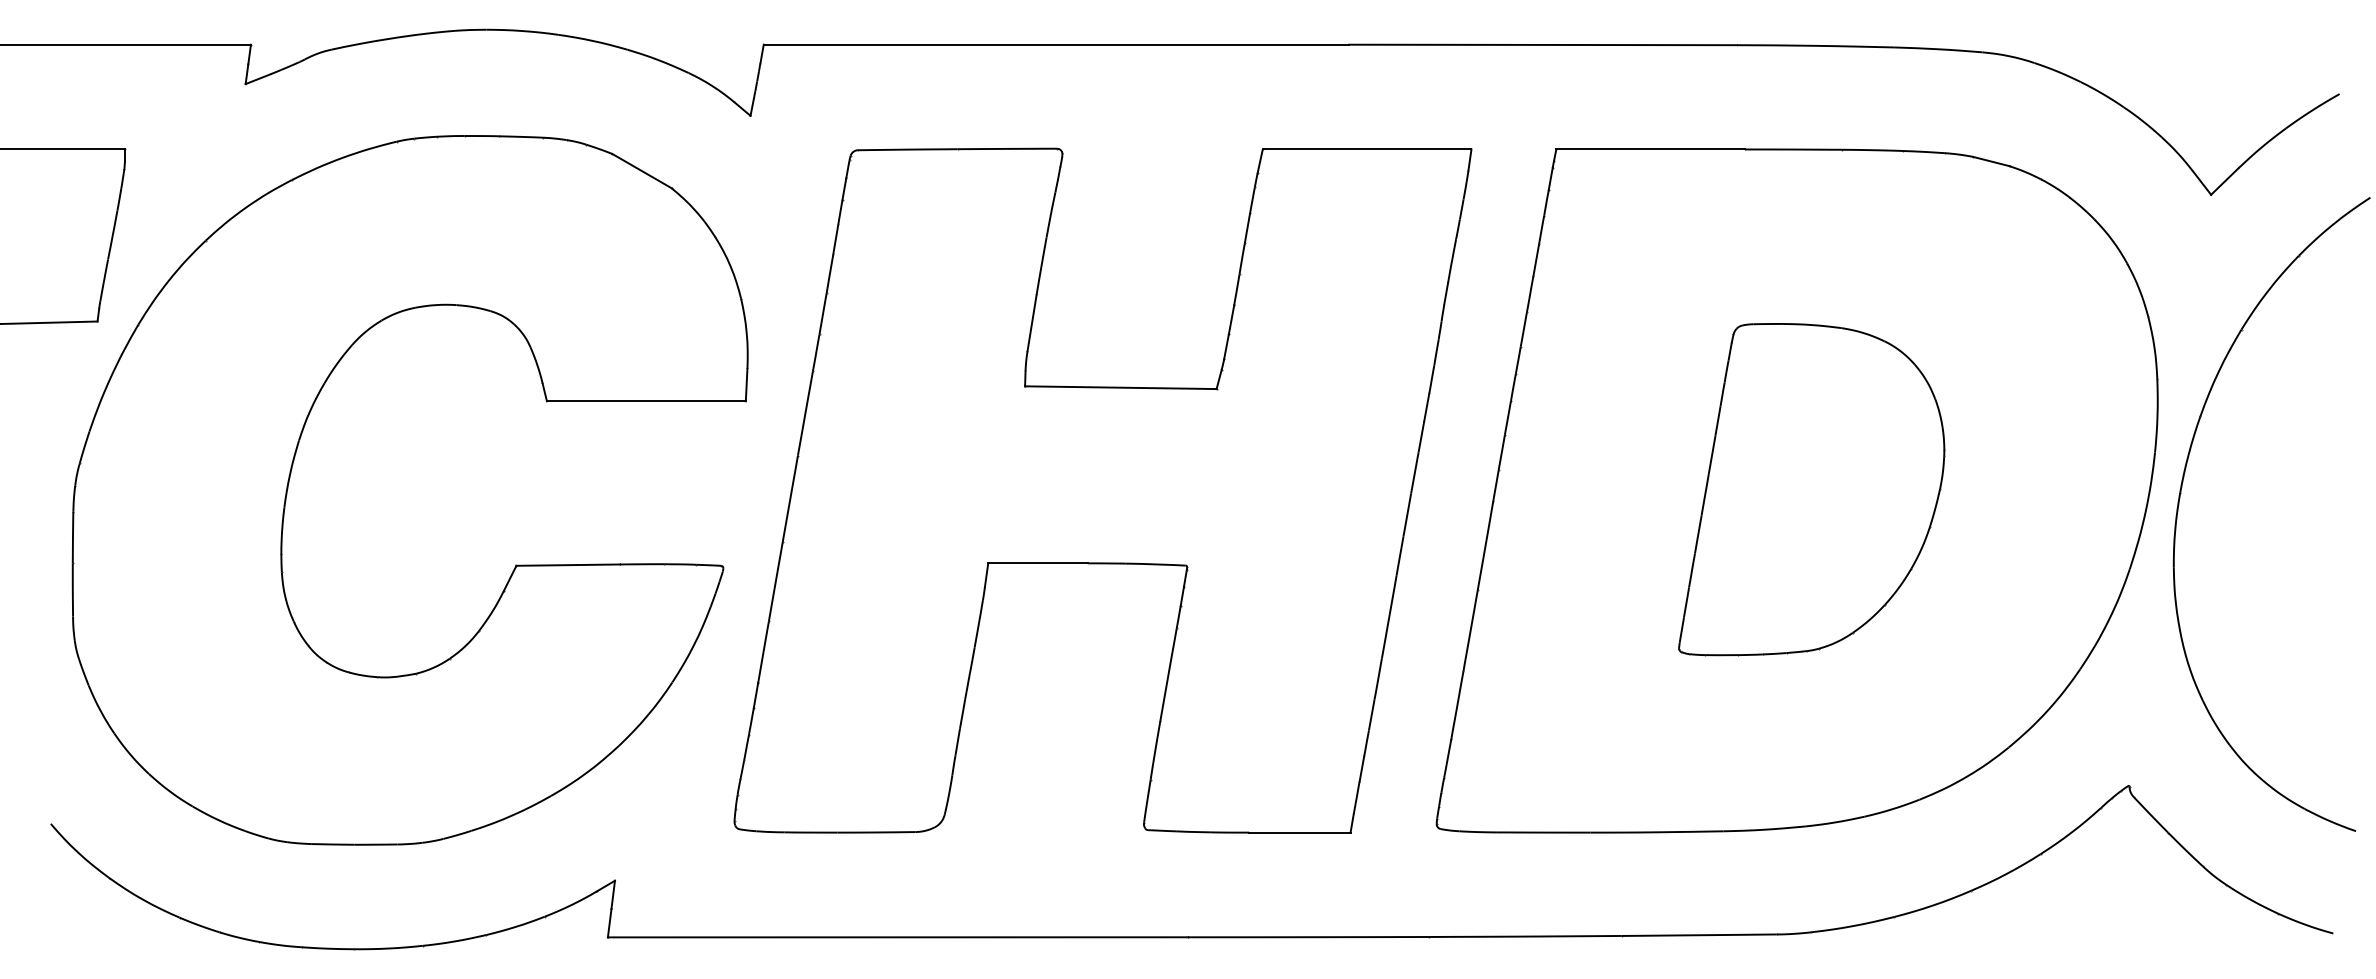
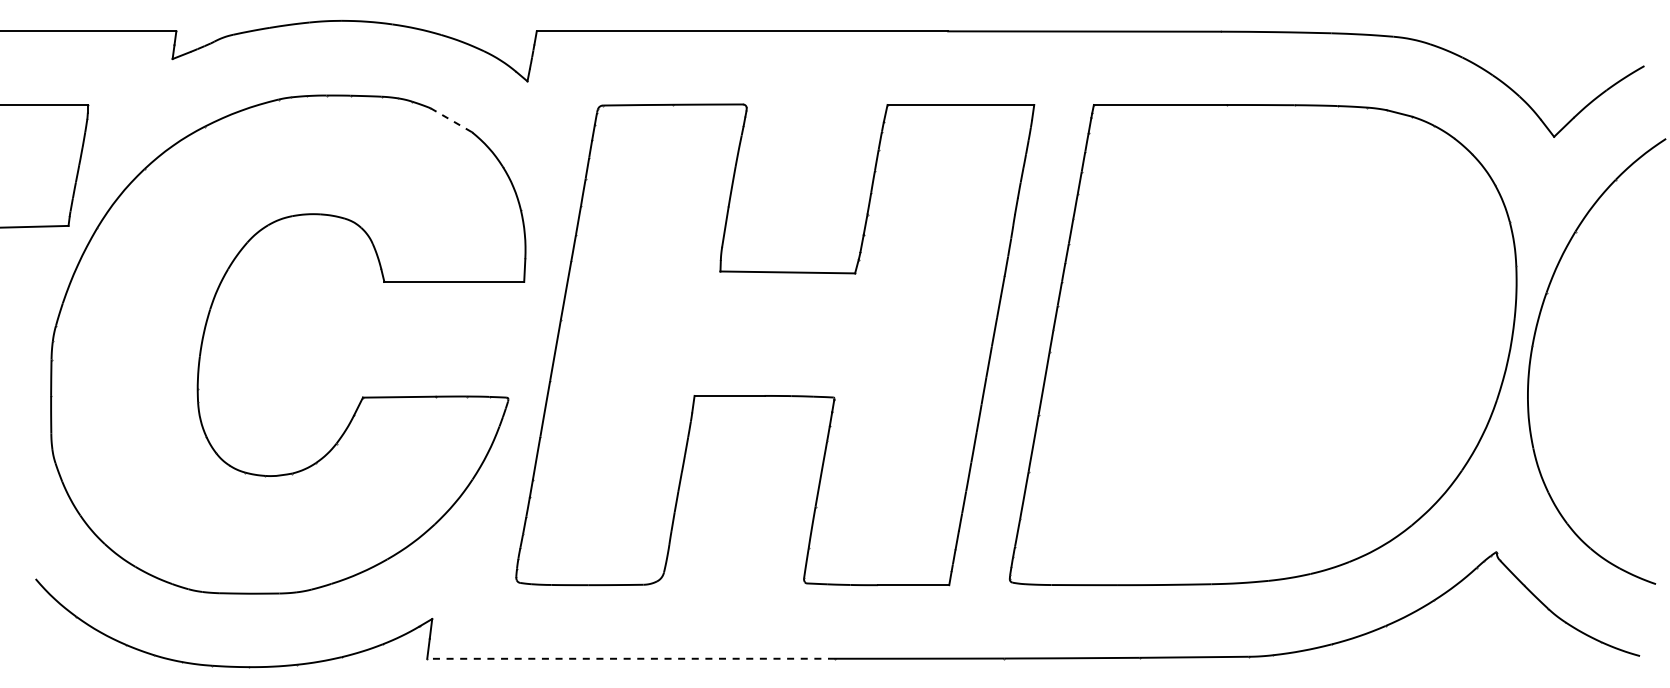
line: (642, 171) -> (451, 120), solid -> dashed
part: (1811, 488) -> (1273, 343), removed
line: (898, 936) -> (631, 658), solid -> dashed

